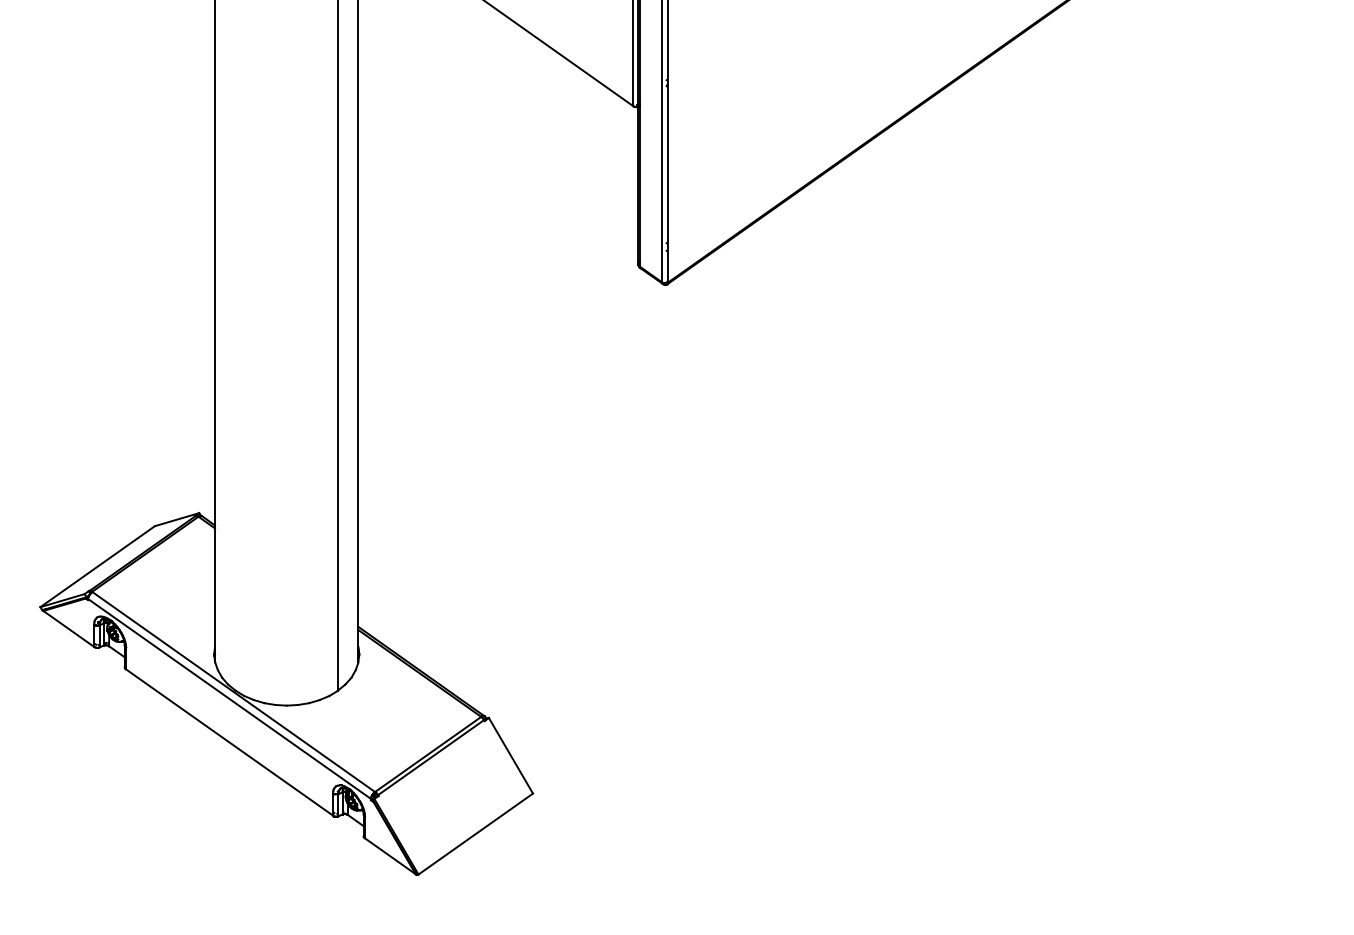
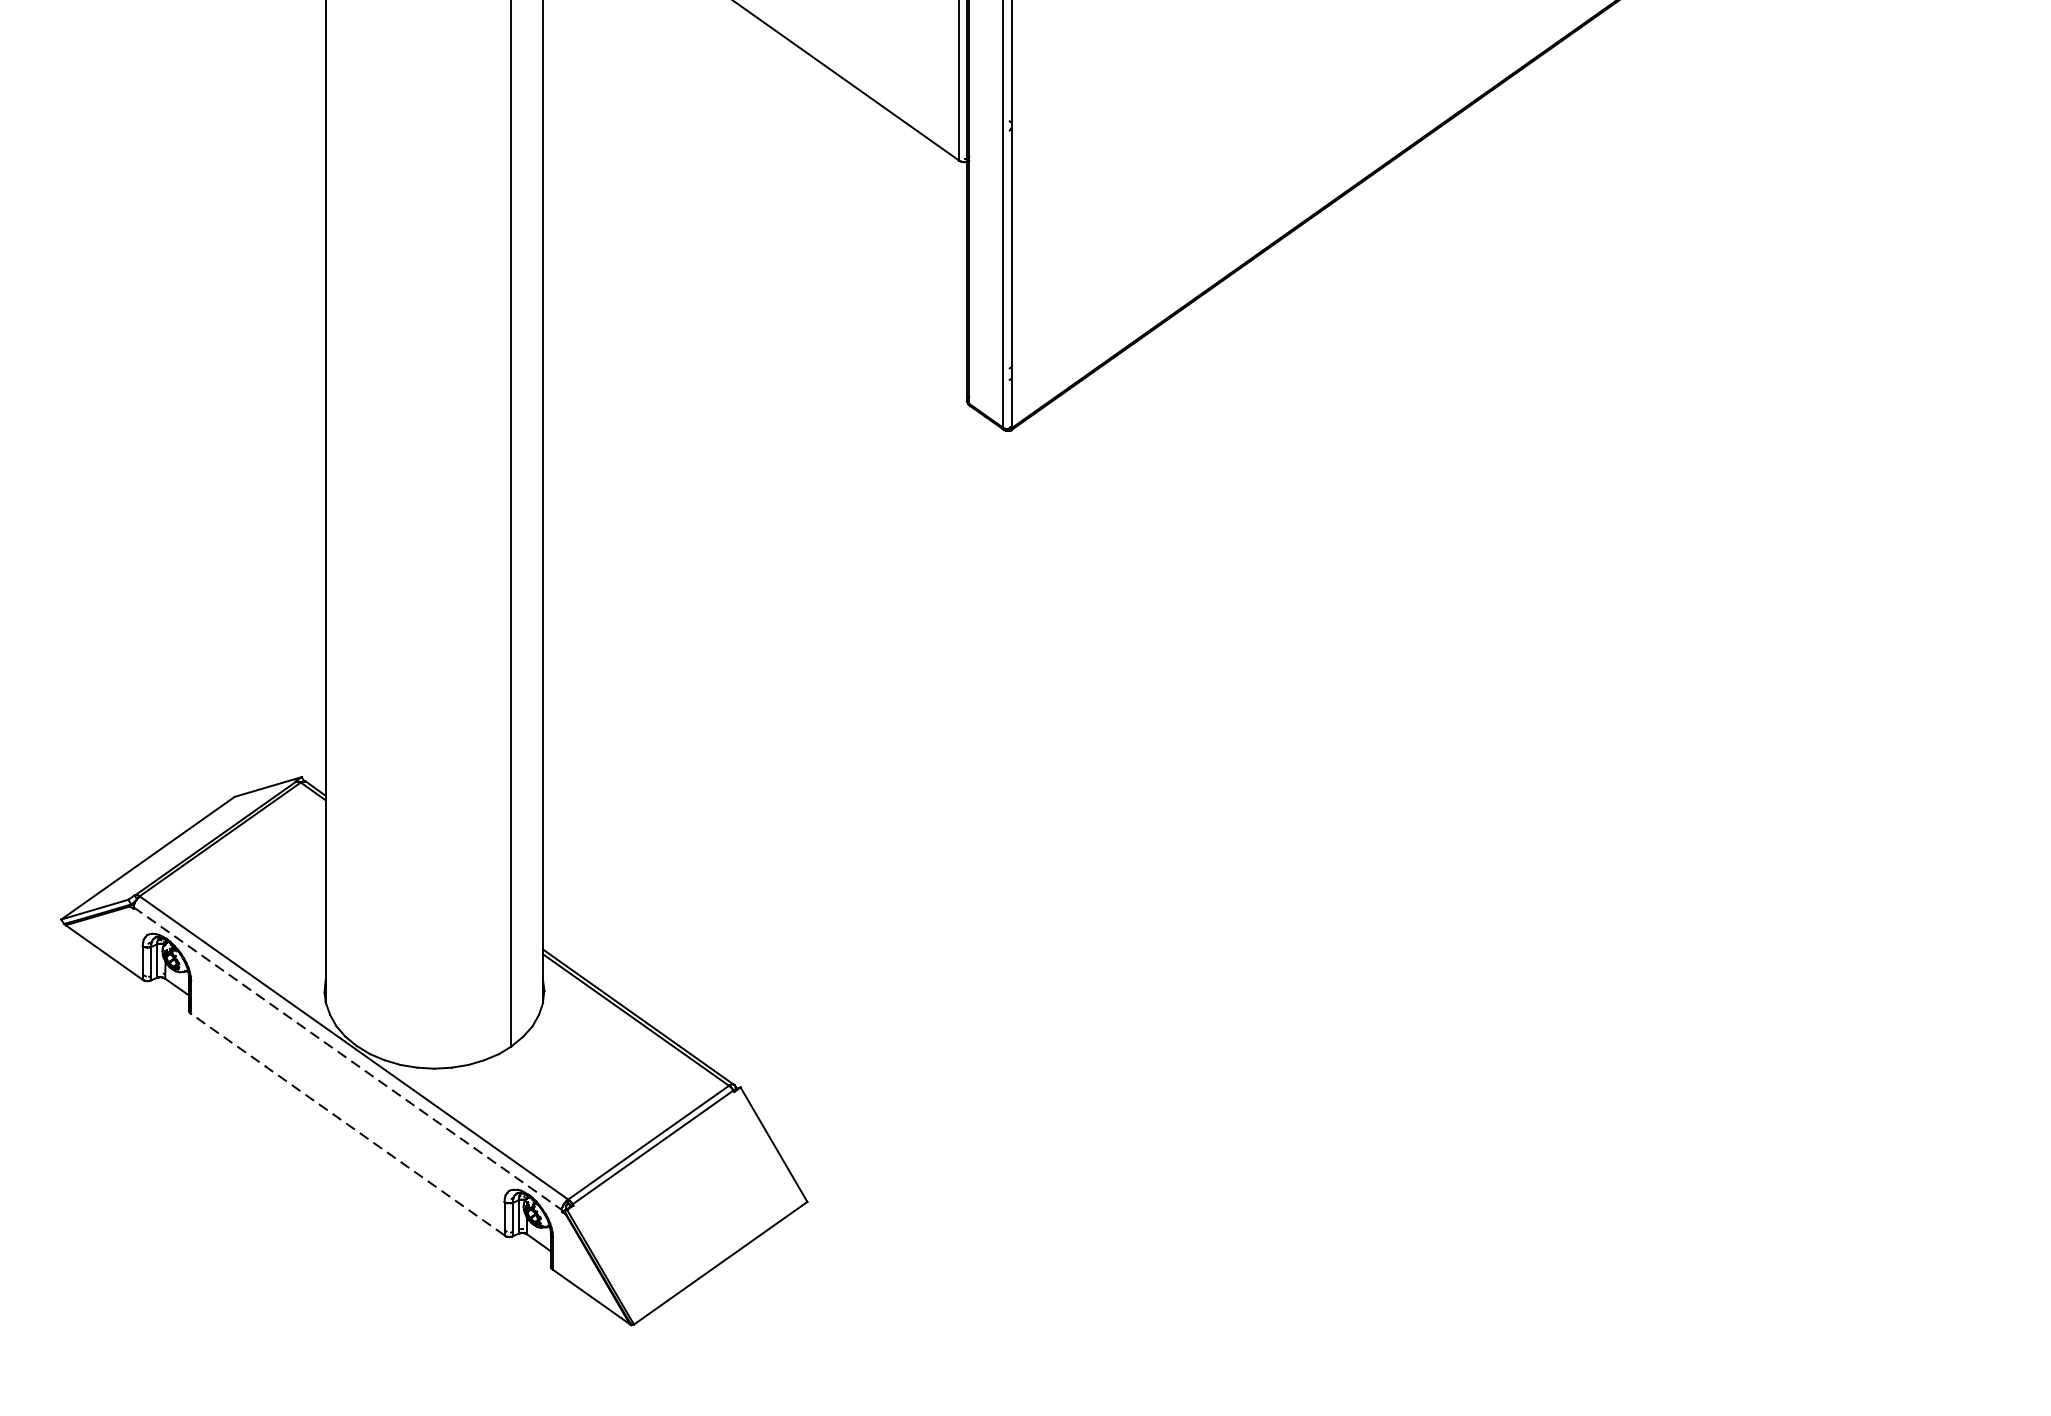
line: (230, 699) -> (349, 1059), solid -> dashed
line: (229, 742) -> (347, 1124), solid -> dashed

